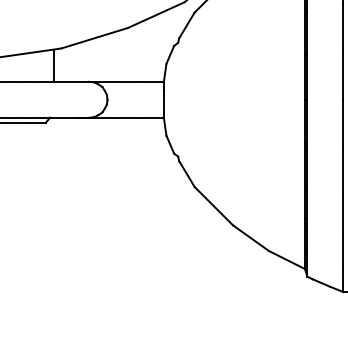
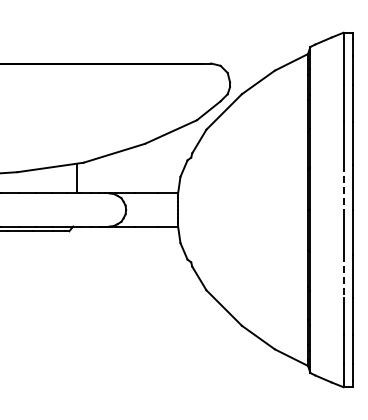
line: (343, 75) -> (343, 187), solid -> dashed
line: (343, 173) -> (343, 277), solid -> dashed

